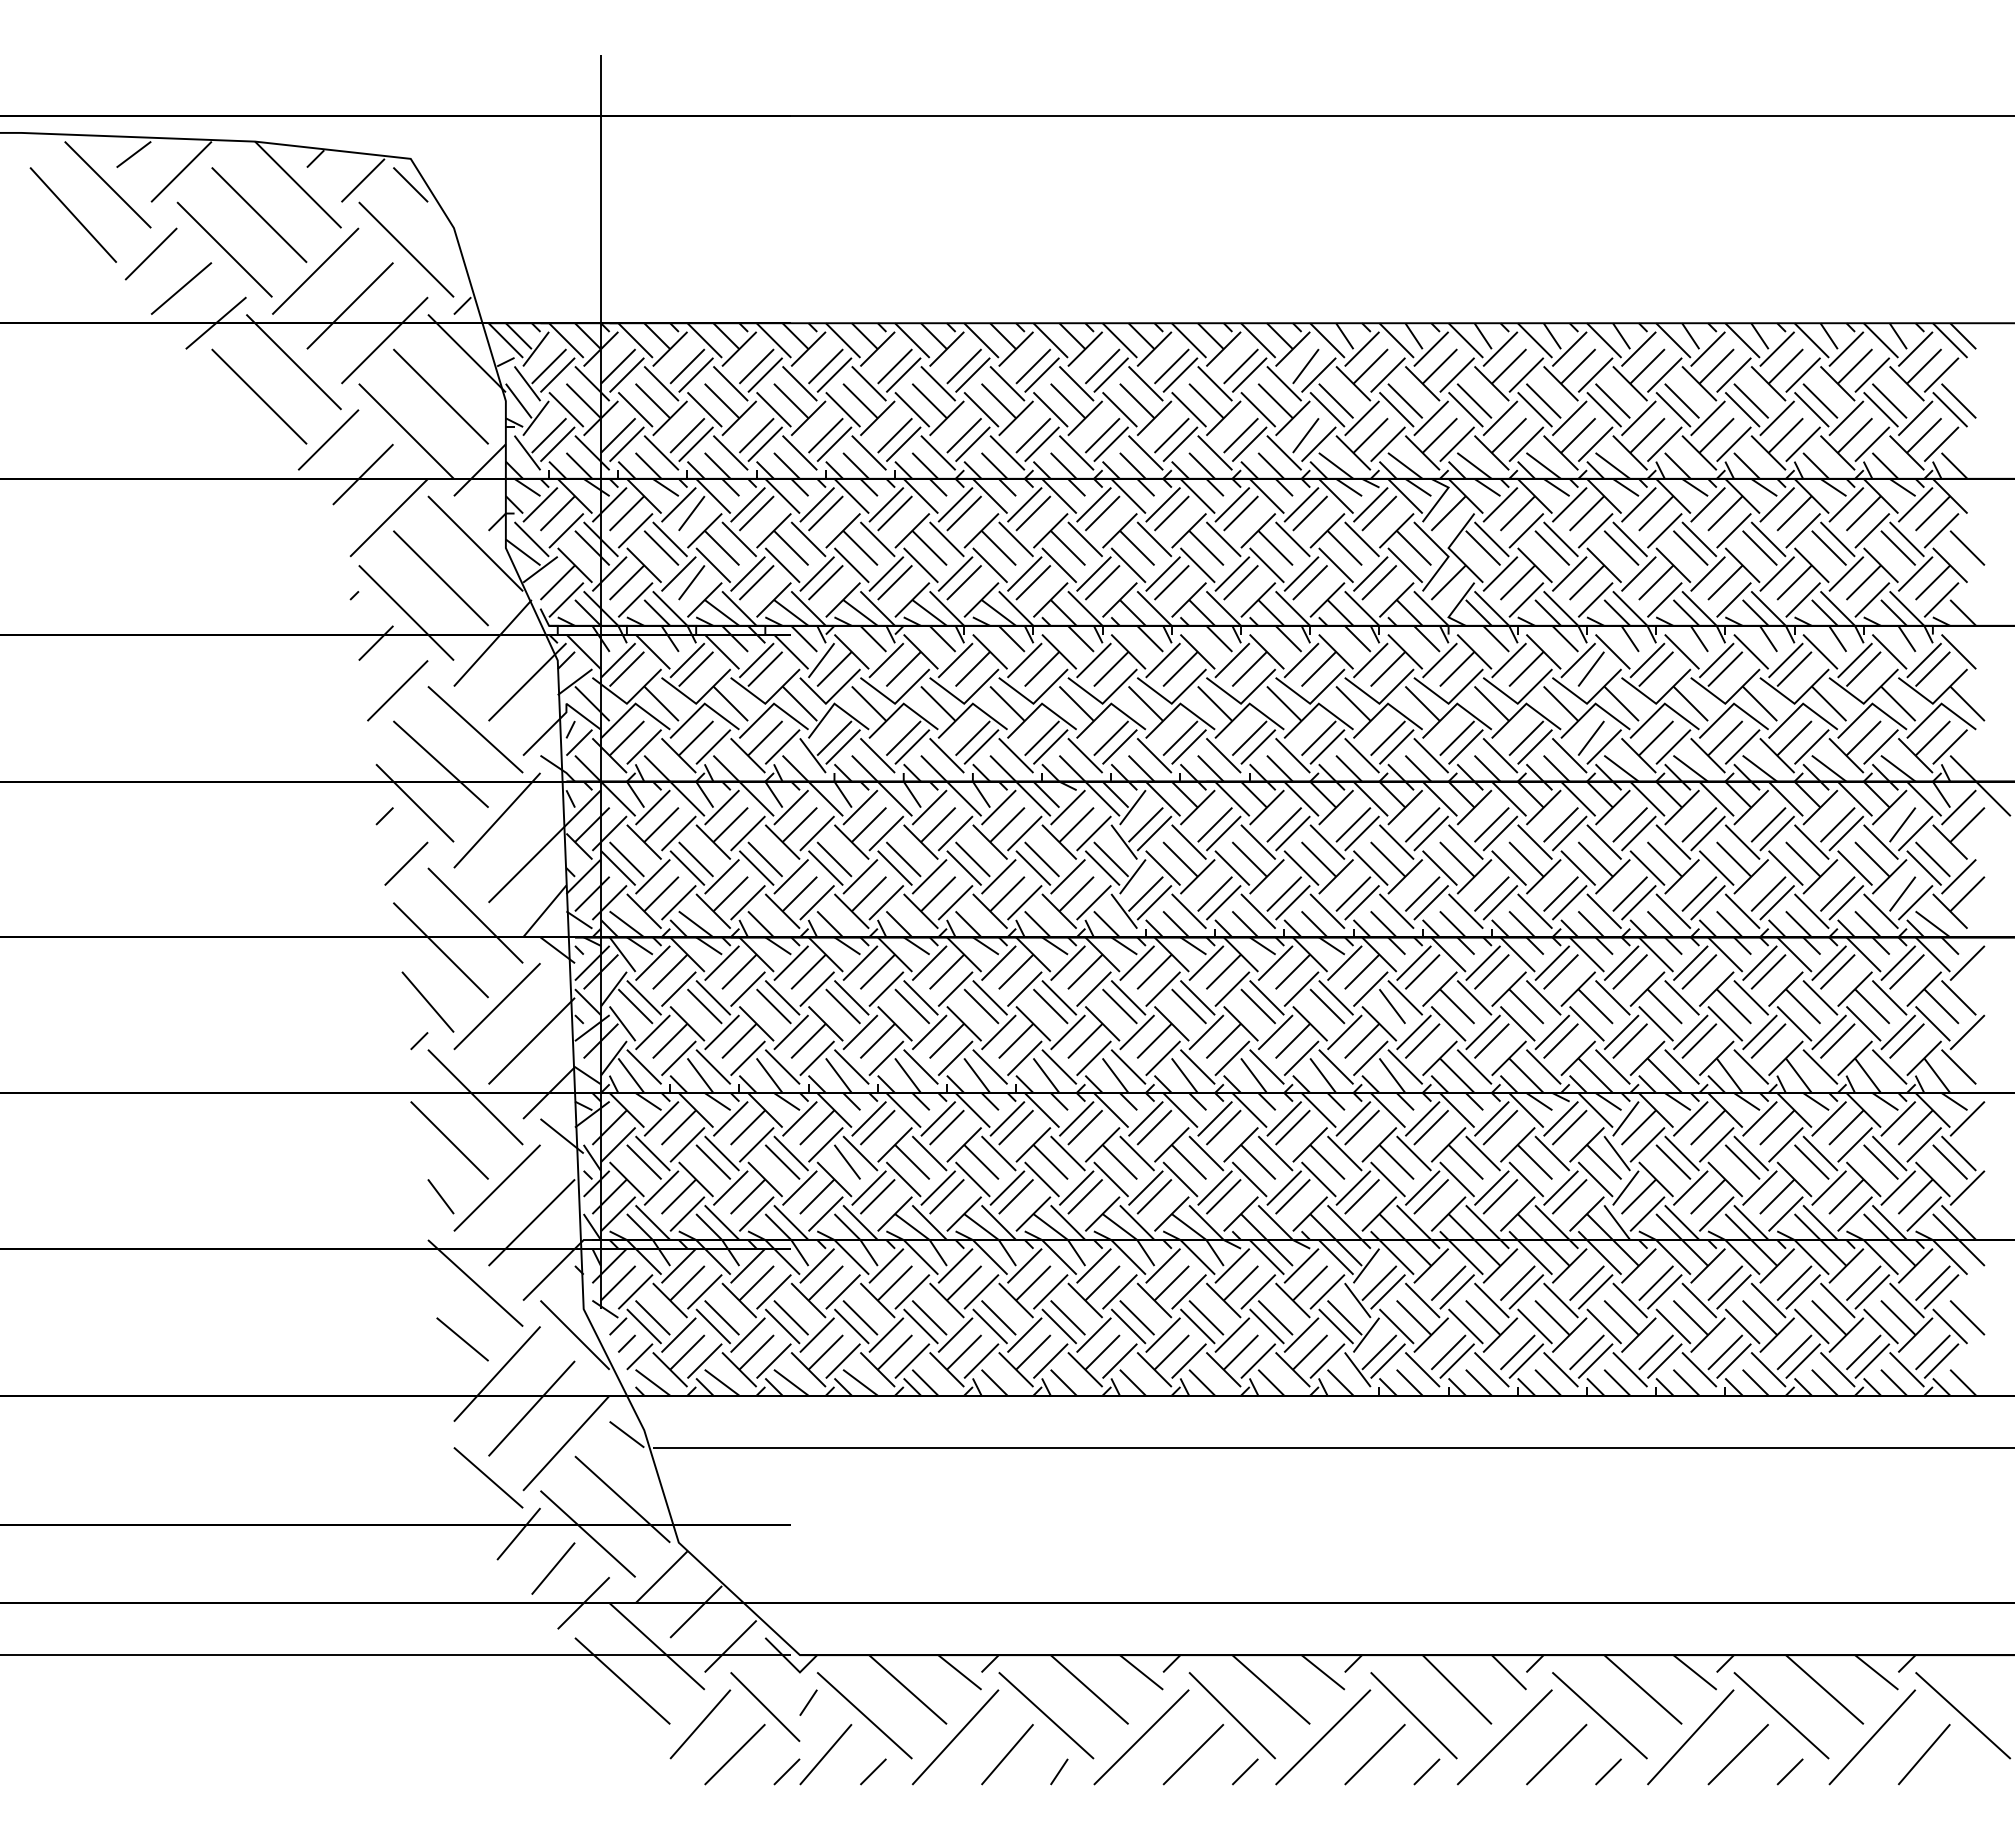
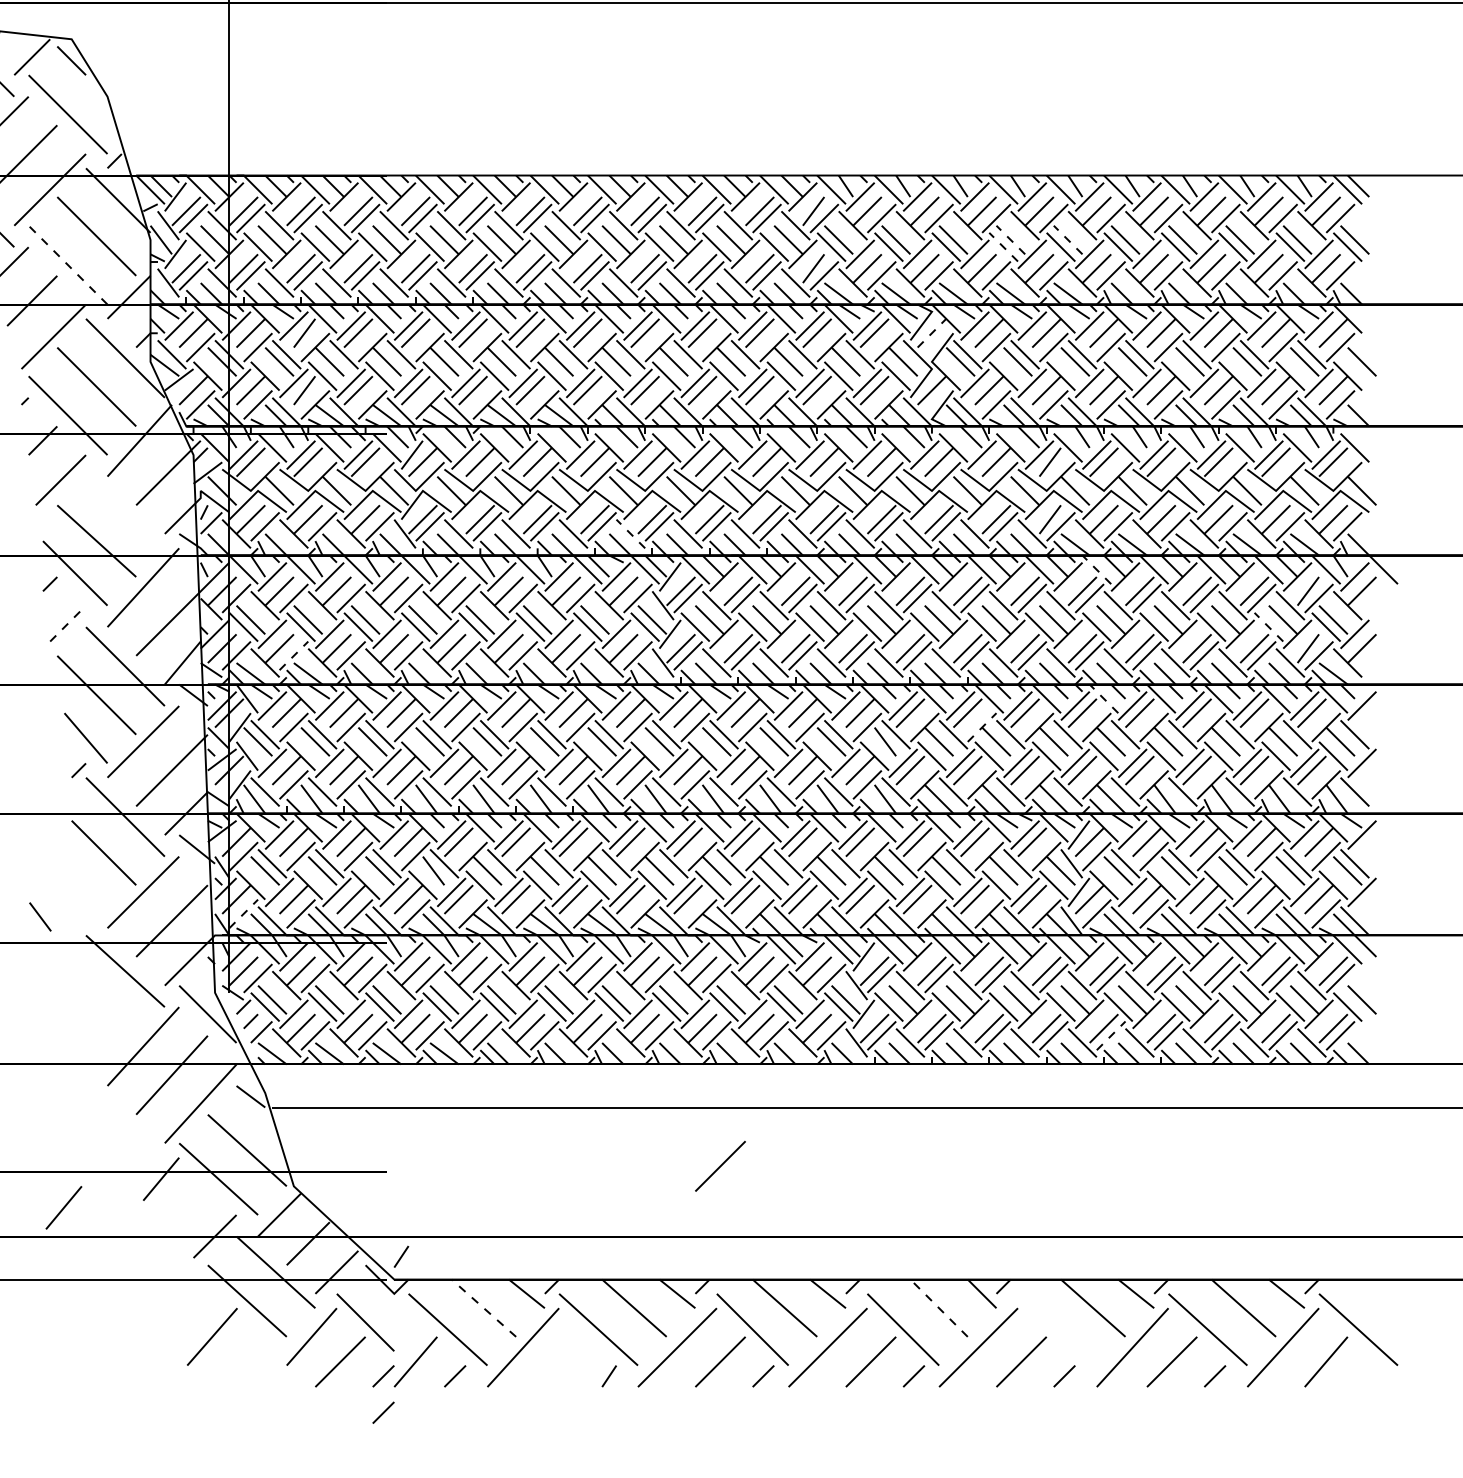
line: (1543, 400) -> (1010, 239), solid -> dashed
line: (1612, 400) -> (1067, 239), solid -> dashed
line: (1534, 409) -> (1003, 247), solid -> dashed
line: (406, 431) -> (68, 265), solid -> dashed
line: (1448, 513) -> (931, 333), solid -> dashed
line: (475, 729) -> (125, 512), removed
line: (1084, 755) -> (630, 533), solid -> dashed
line: (1647, 798) -> (1096, 569), solid -> dashed
line: (406, 863) -> (68, 623), solid -> dashed
line: (1854, 867) -> (1268, 626), solid -> dashed
line: (679, 902) -> (294, 655), solid -> dashed
line: (1655, 954) -> (1103, 698), solid -> dashed
line: (1509, 988) -> (982, 726), solid -> dashed
line: (440, 1196) -> (39, 916), moved
line: (618, 1213) -> (243, 913), solid -> dashed
line: (462, 1339) -> (114, 1017), removed
line: (1665, 1360) -> (1111, 1035), solid -> dashed
line: (488, 1477) -> (136, 1132), removed
line: (1192, 1518) -> (719, 1166), added
line: (553, 1568) -> (64, 1207), moved
line: (907, 1689) -> (483, 1308), solid -> dashed
line: (1457, 1689) -> (939, 1308), solid -> dashed
line: (808, 1702) -> (401, 1256), moved
line: (1599, 1715) -> (1057, 1329), removed
line: (580, 1724) -> (212, 1337), added
line: (1007, 1754) -> (566, 1361), removed
line: (786, 1815) -> (383, 1412), added

